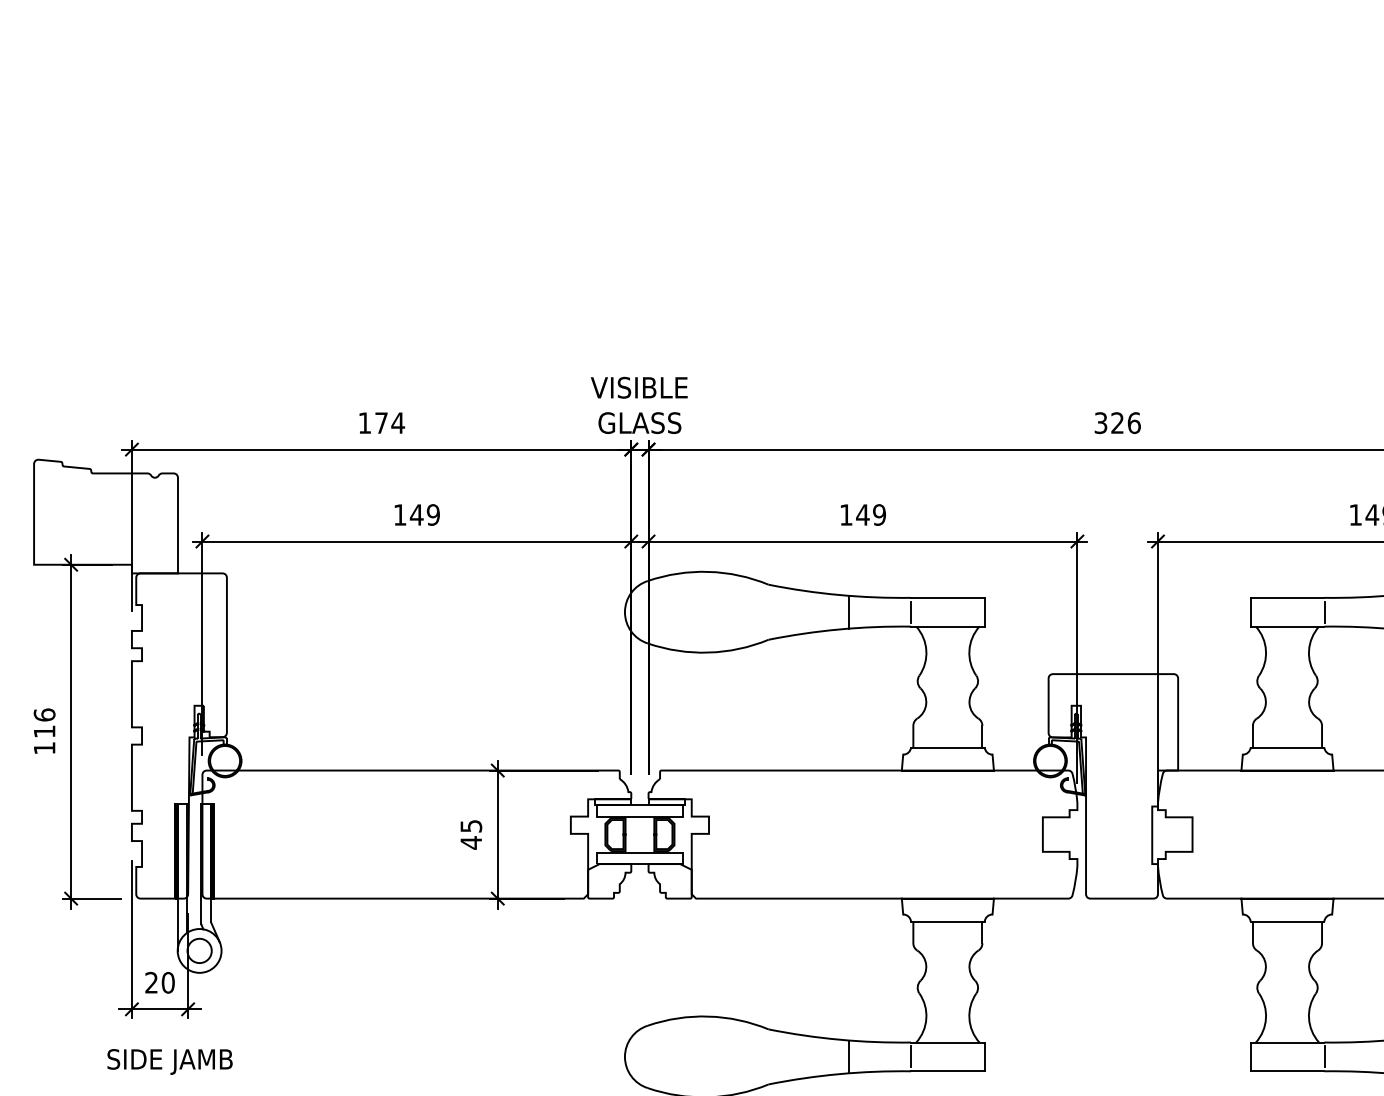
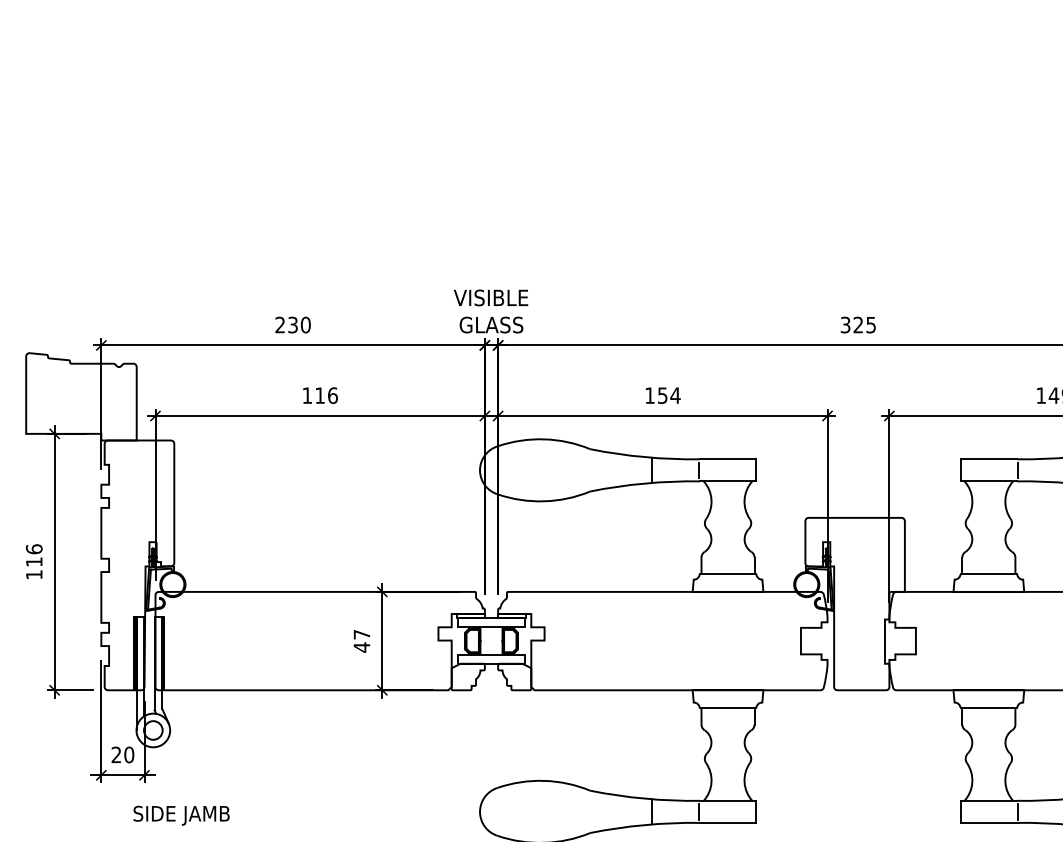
text: (382, 422) -> (293, 324), 174 -> 230
text: (1134, 422) -> (871, 324), 326 -> 325
text: (423, 514) -> (325, 395), 149 -> 116
text: (870, 514) -> (668, 395), 149 -> 154
text: (470, 825) -> (361, 634), 45 -> 47
text: (169, 1061) -> (181, 815), moved

